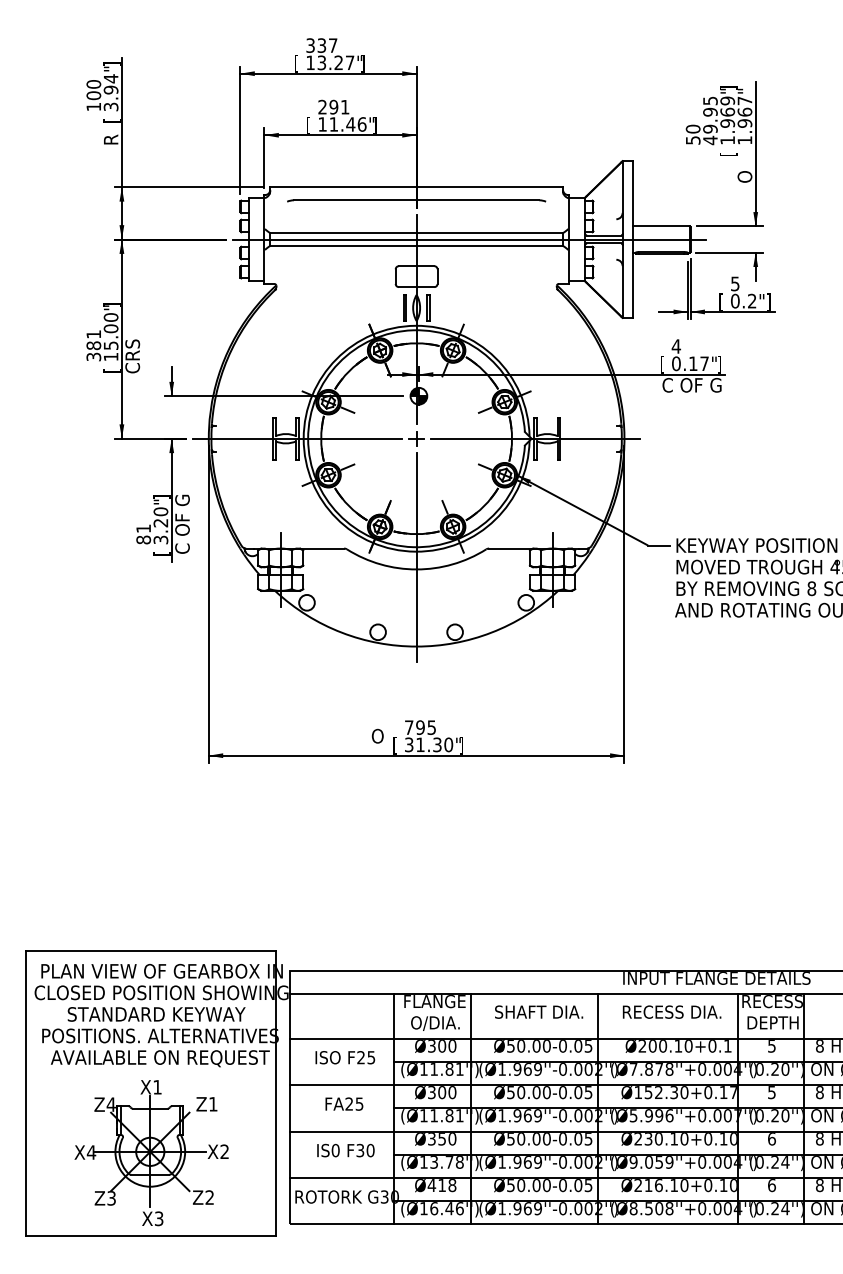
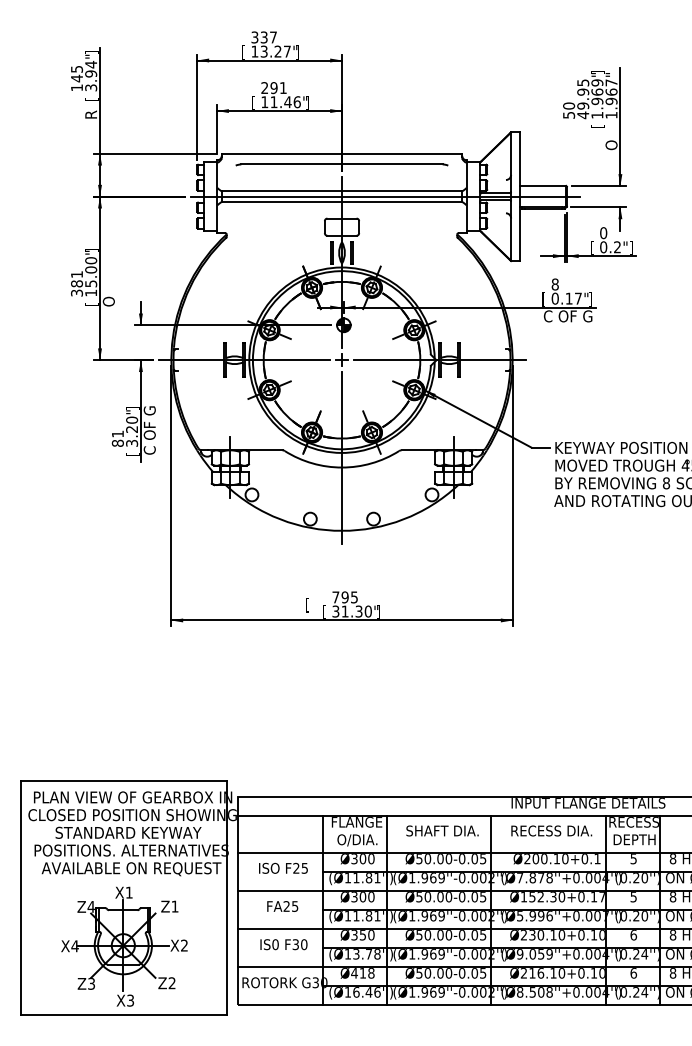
text: (93, 90) -> (76, 74), 100 -> 145
text: (735, 283) -> (603, 232), 5 -> 0
text: (676, 346) -> (555, 284), 4 -> 8
text: (132, 353) -> (108, 290), CRS -> O
text: (377, 736) -> (309, 604), O -> [

